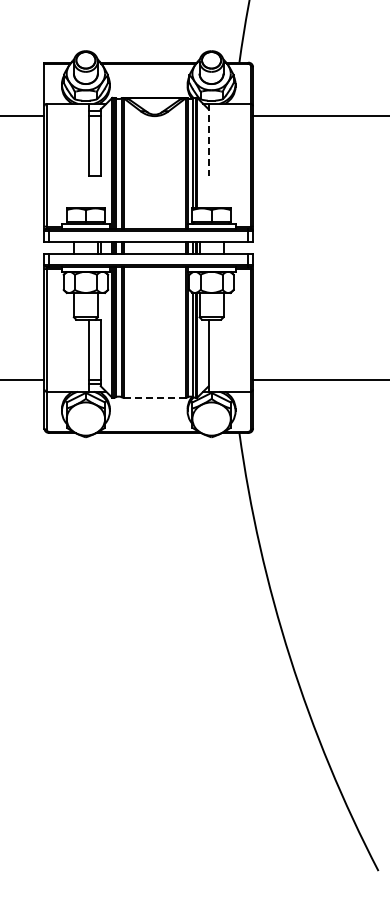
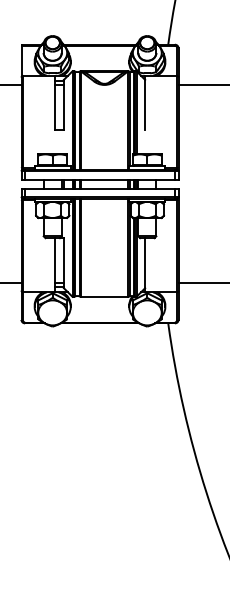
line: (208, 139) -> (144, 102), dashed -> solid
line: (154, 397) -> (104, 296), dashed -> solid

